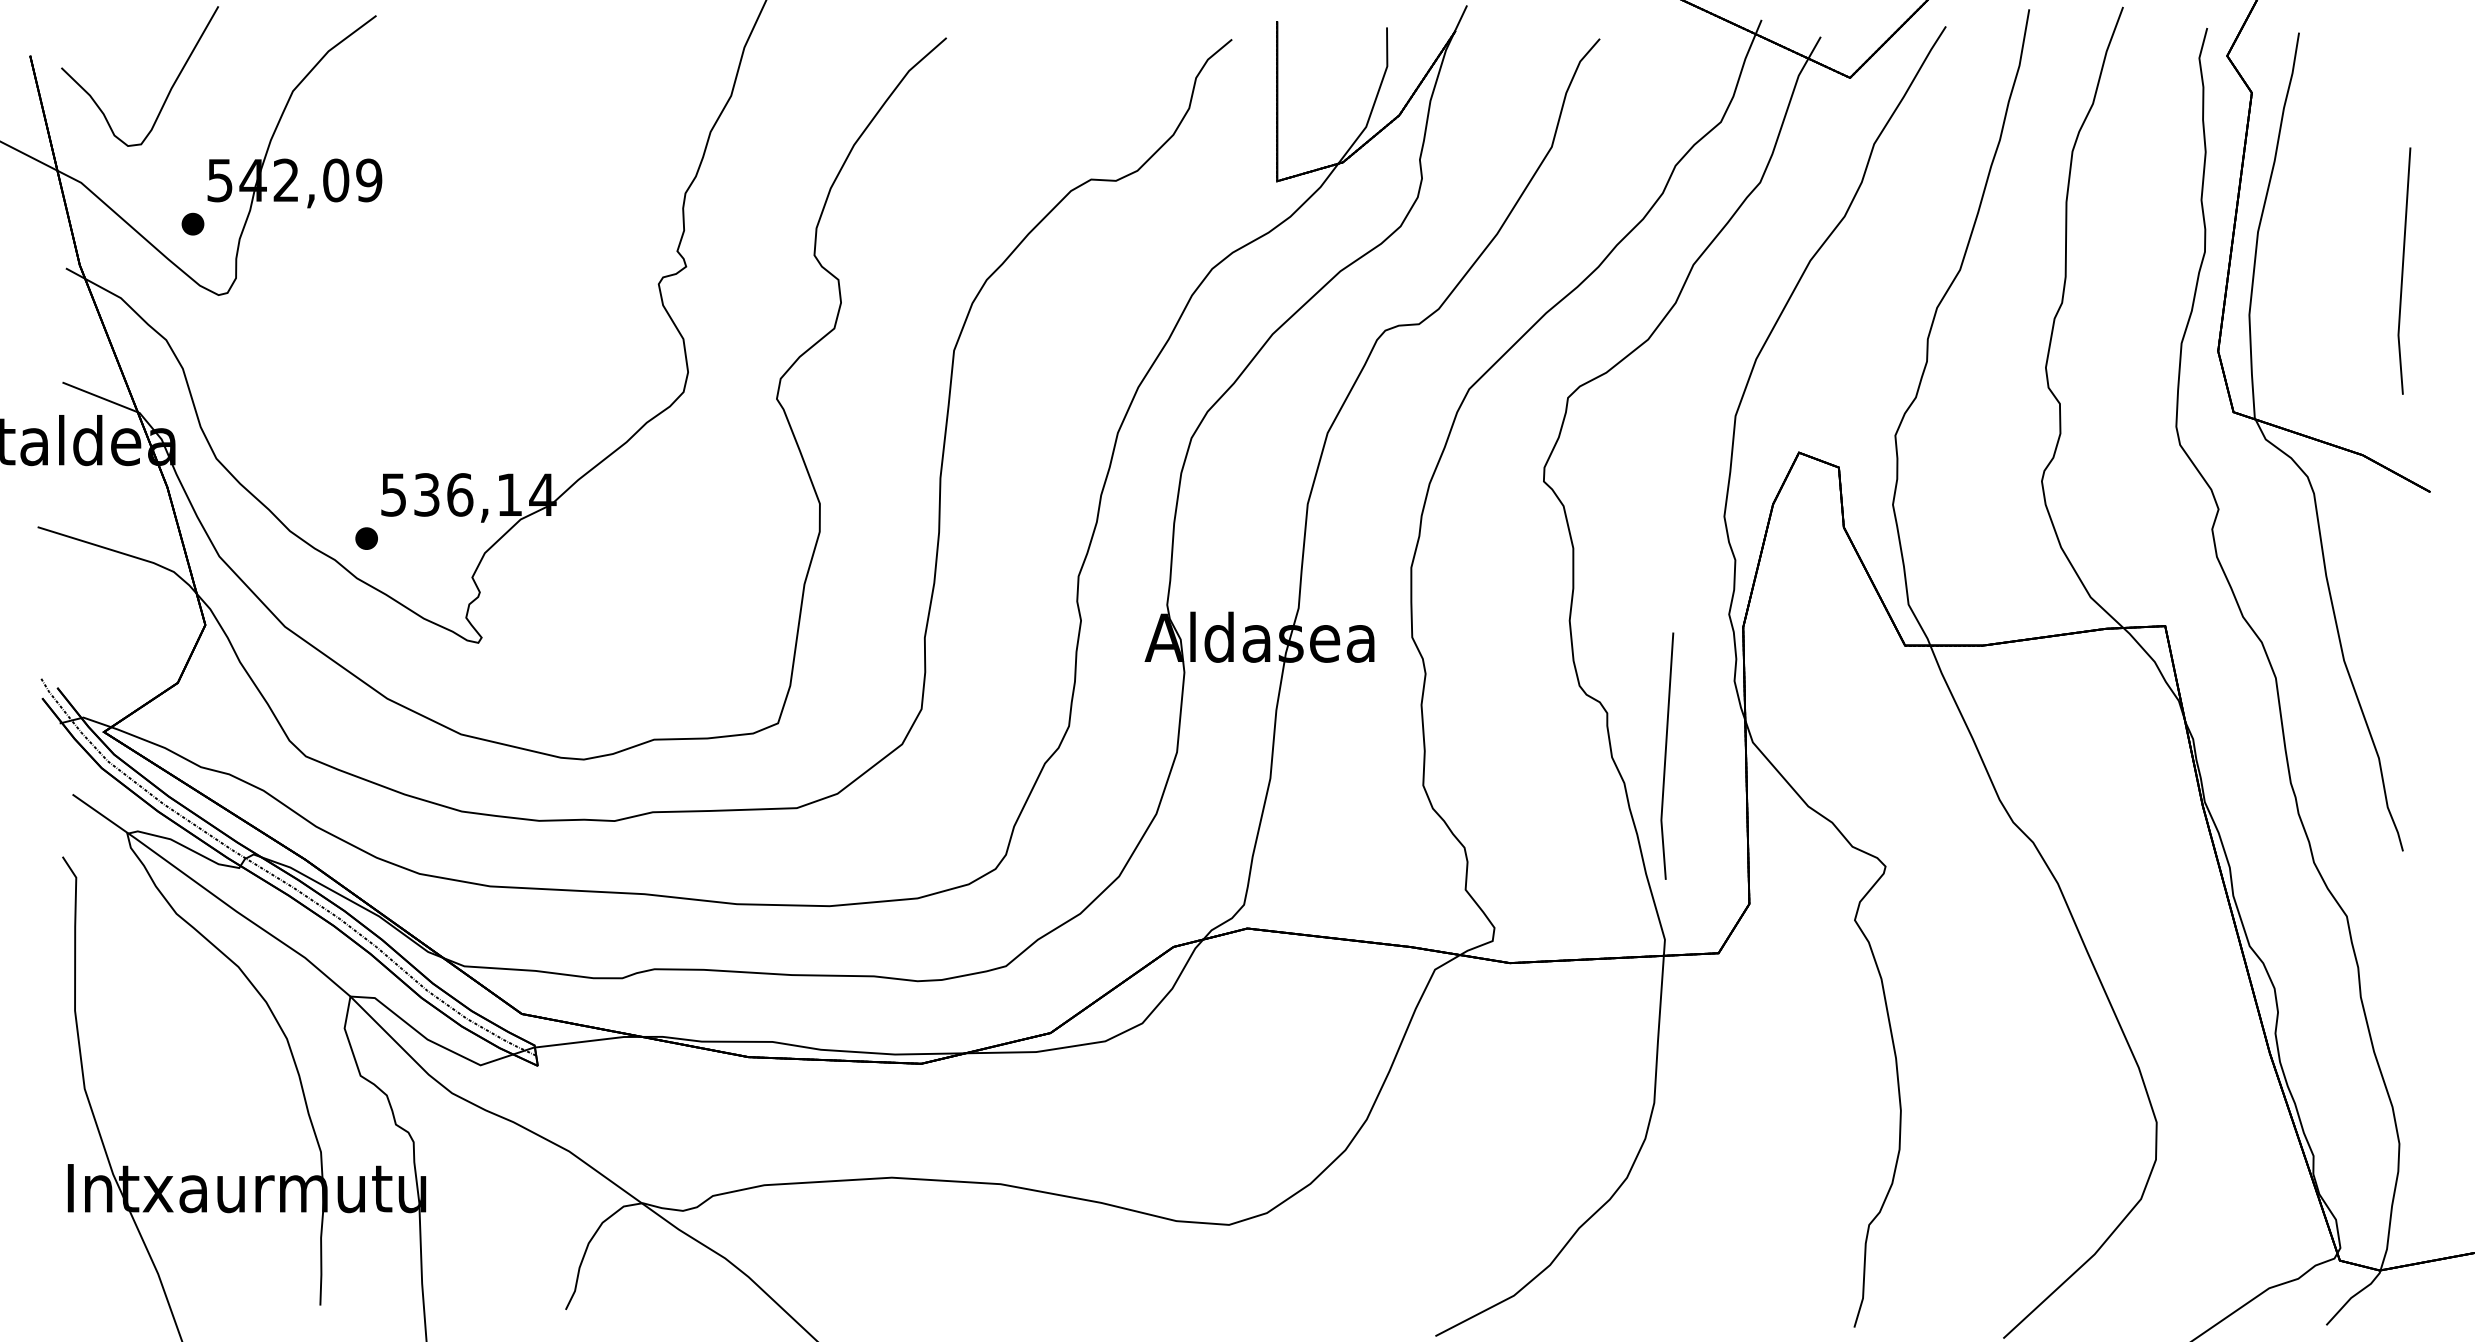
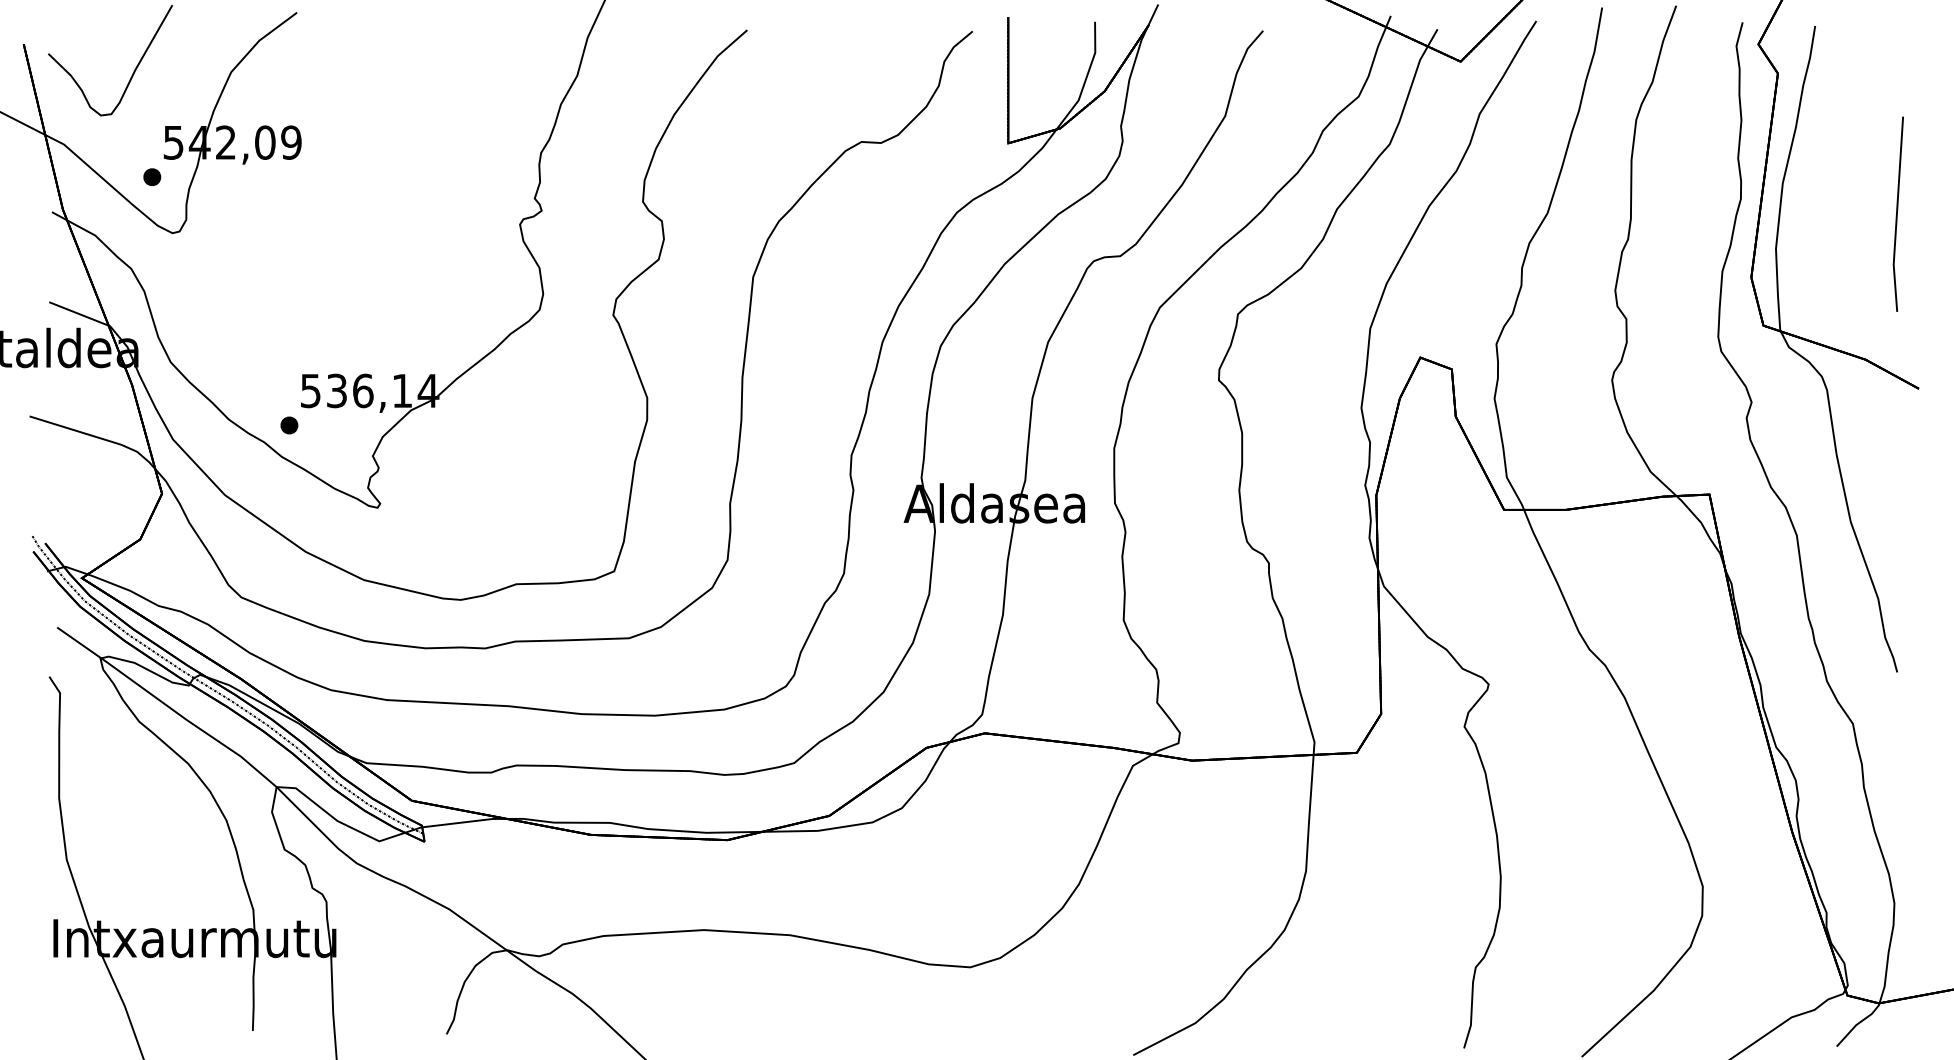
line: (1666, 755) -> (1315, 596), removed

